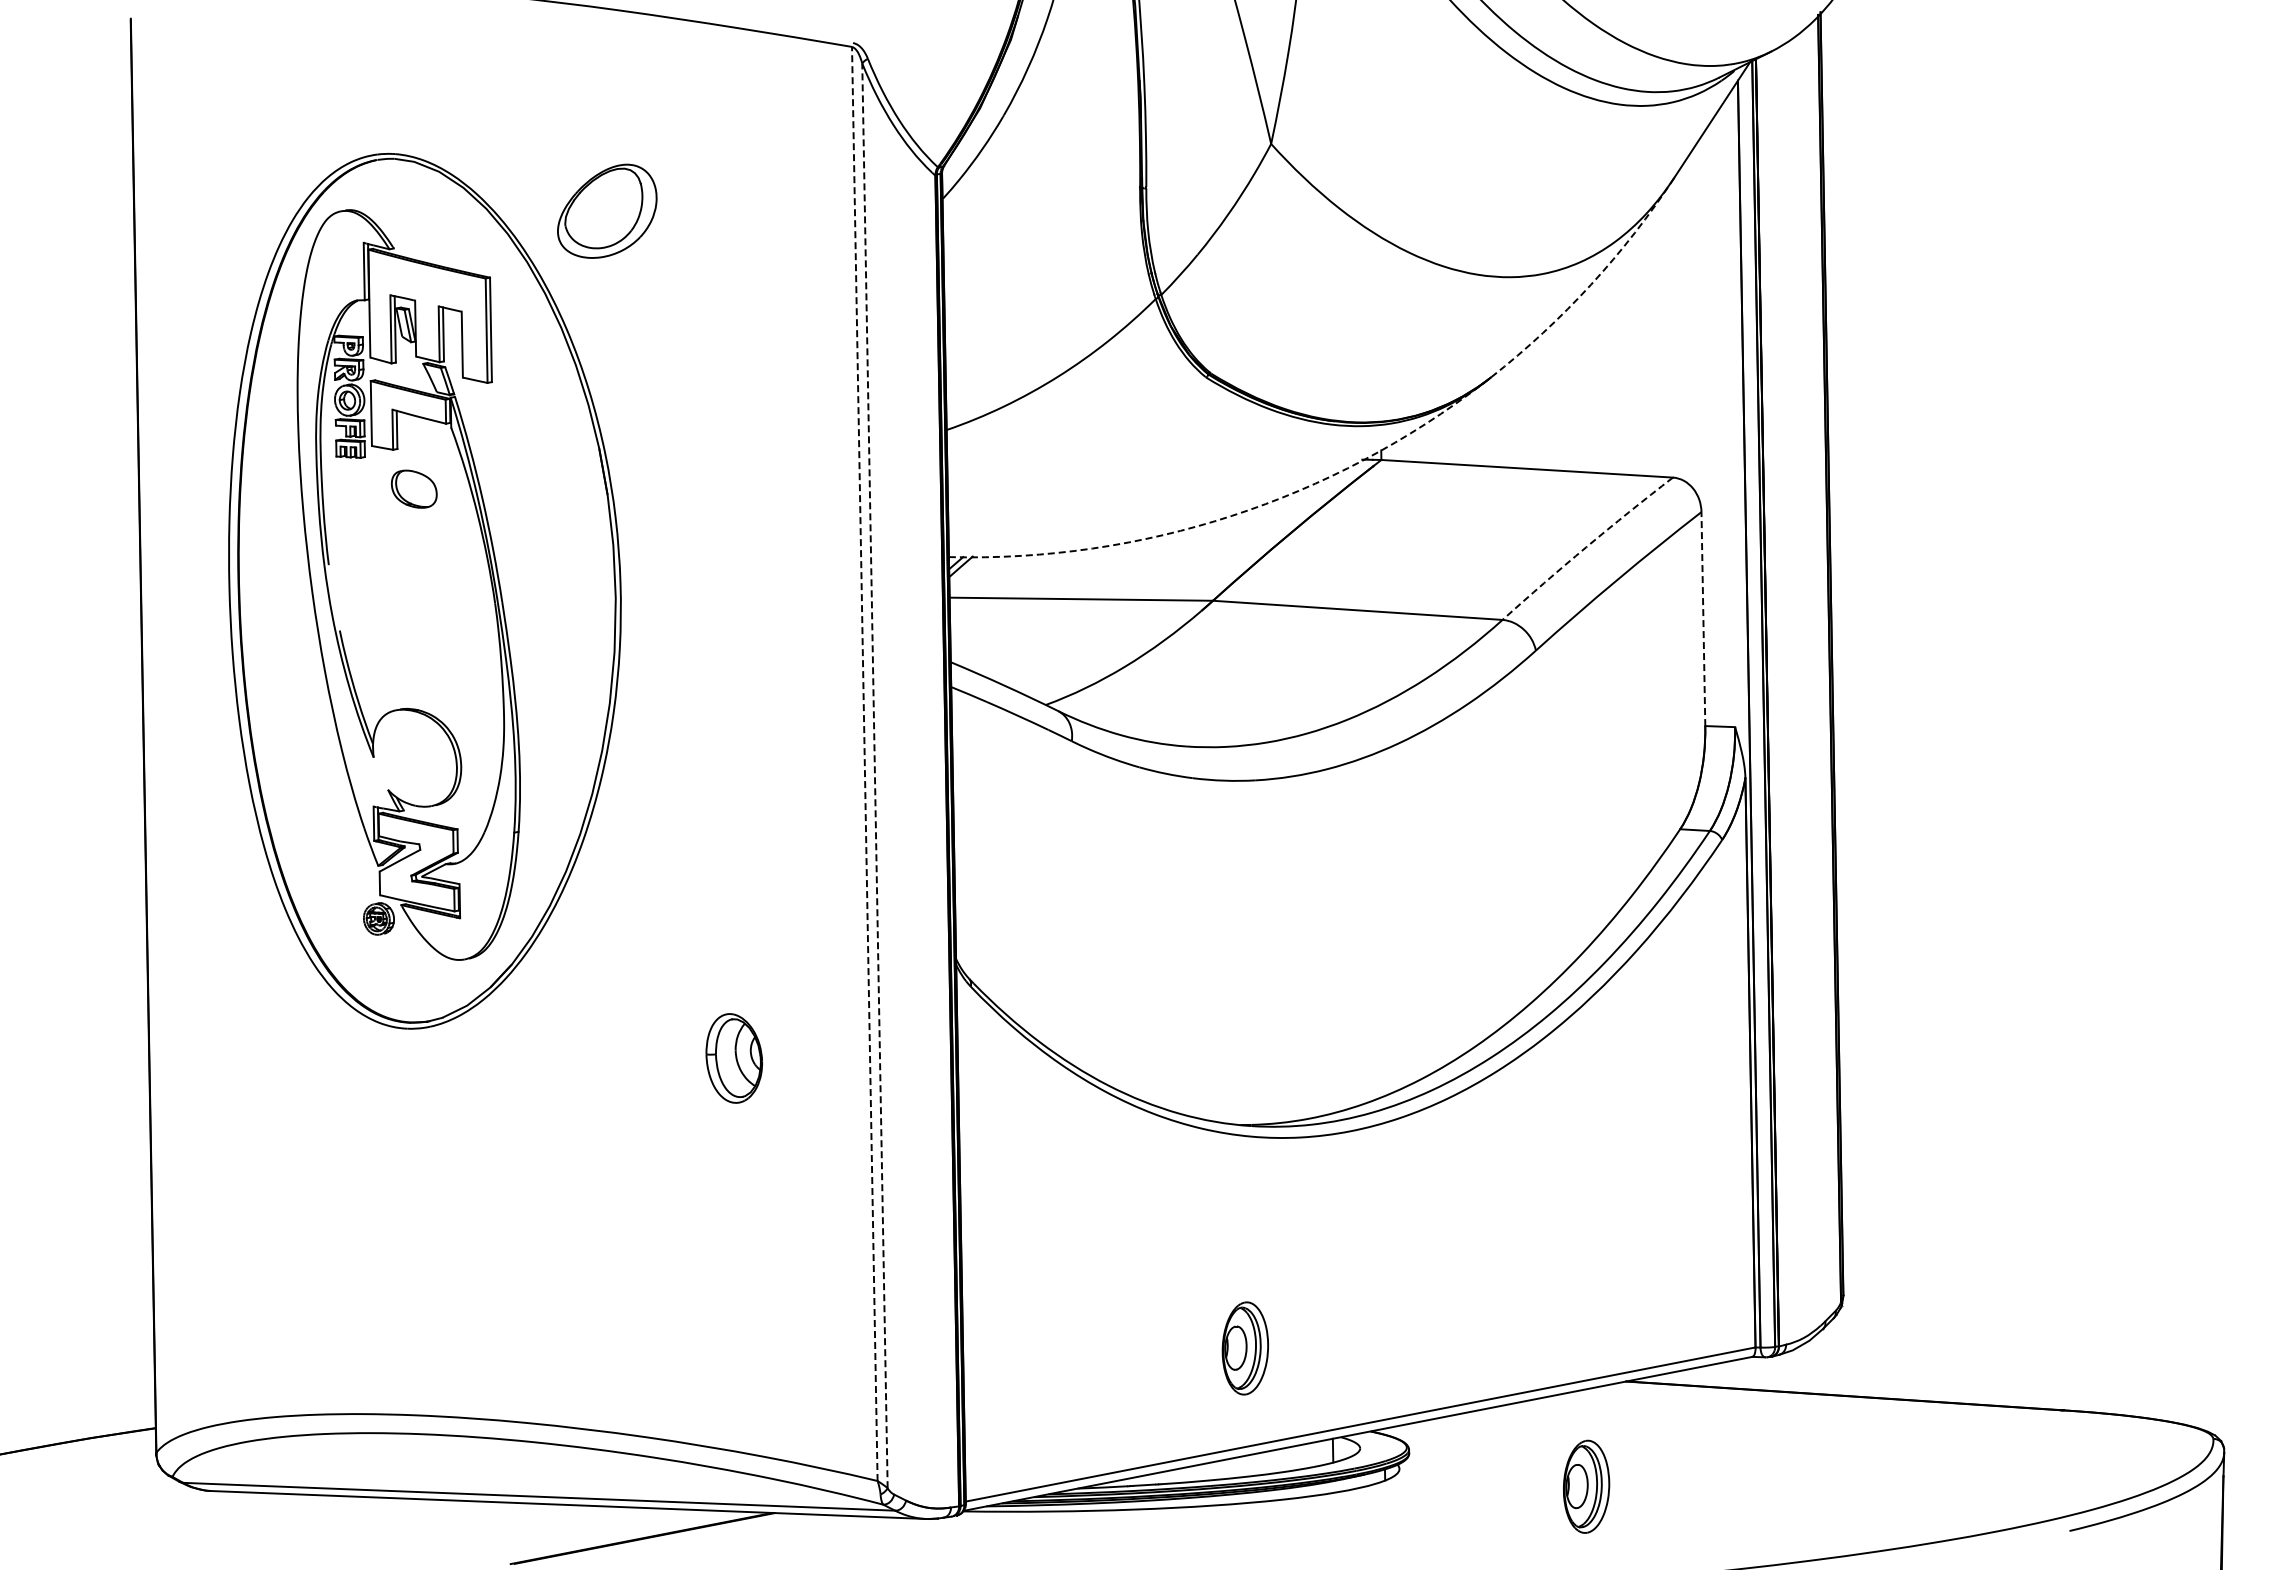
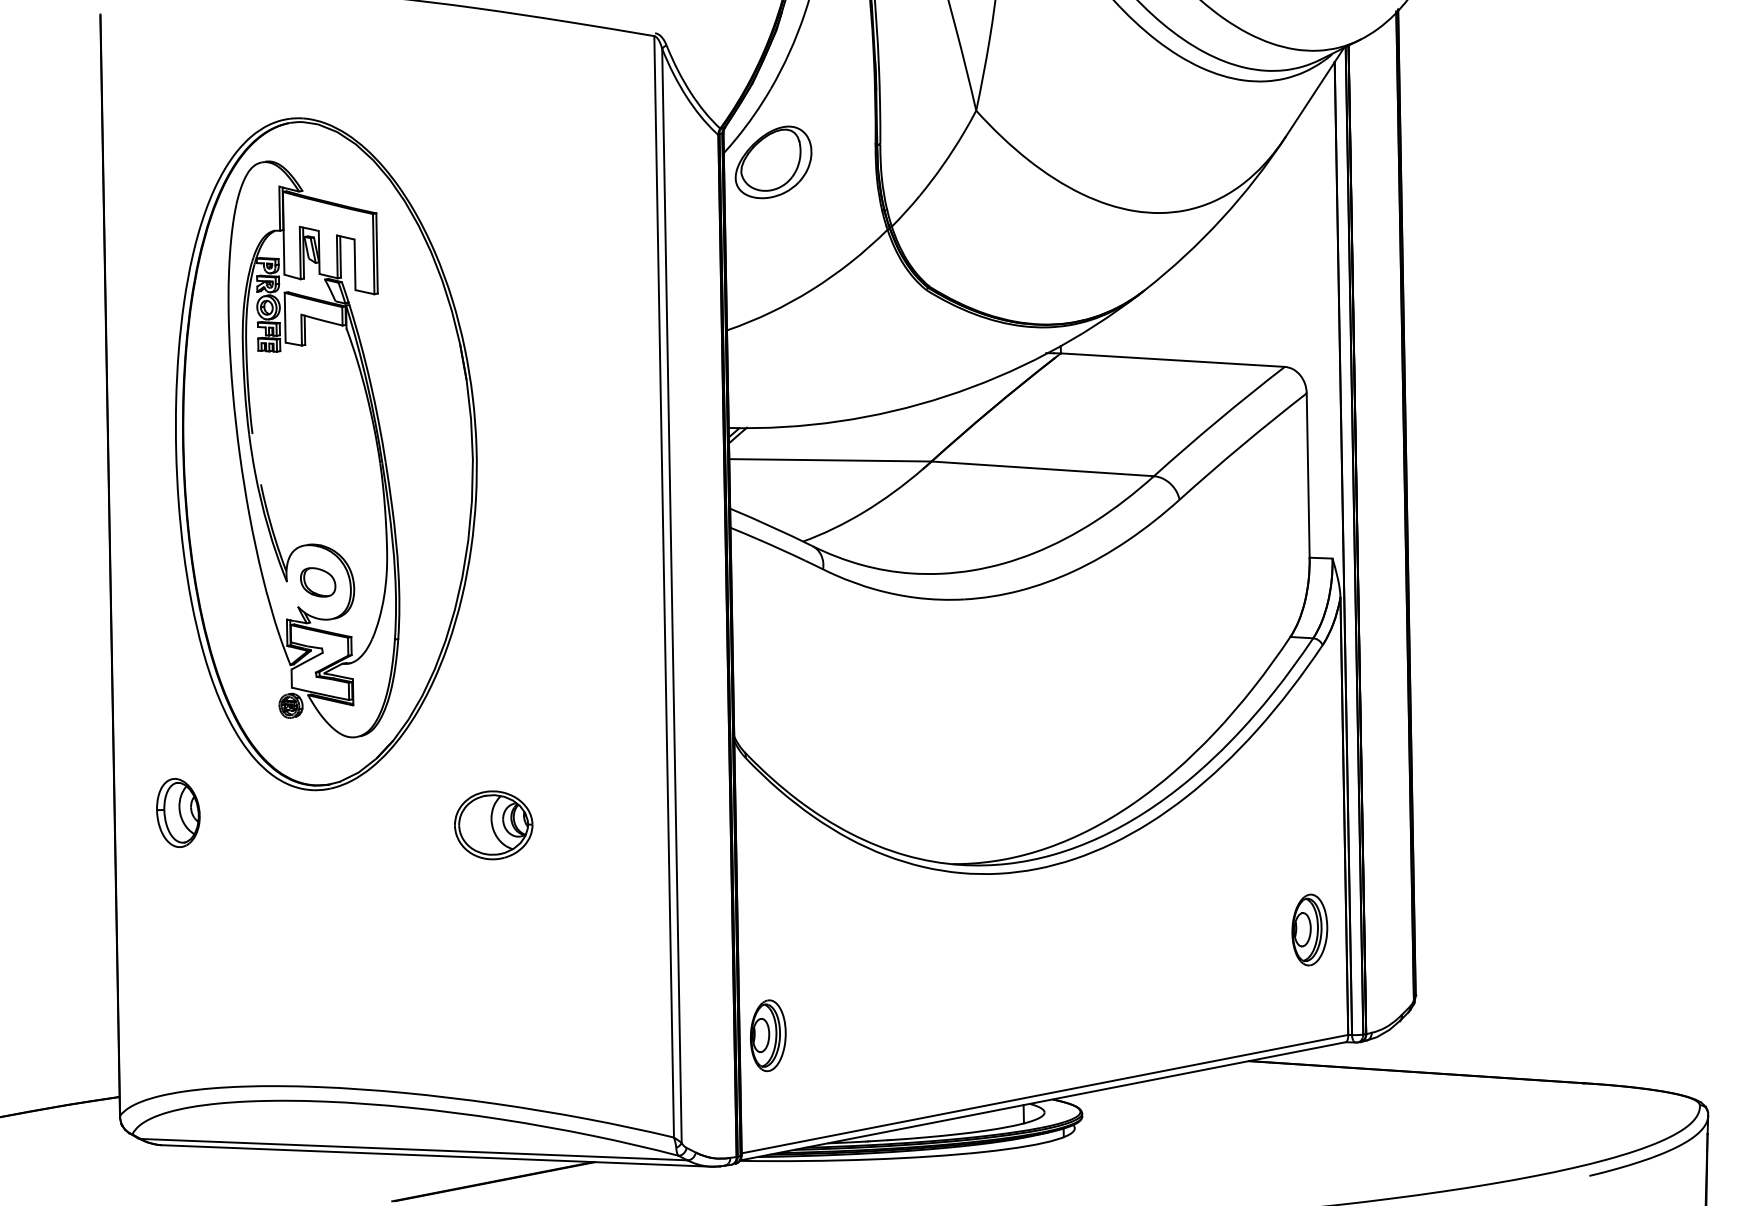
part: (607, 210) -> (773, 161), moved
arc: (1591, 284) -> (1222, 218), dashed -> solid
part: (414, 488) -> (318, 581), moved
arc: (1231, 515) -> (945, 396), dashed -> solid
arc: (1586, 547) -> (1218, 420), dashed -> solid
line: (1703, 618) -> (1308, 475), dashed -> solid
line: (864, 763) -> (663, 586), dashed -> solid
line: (874, 775) -> (671, 595), dashed -> solid
part: (733, 1058) -> (177, 813), moved
part: (642, 1074) -> (493, 825), added
part: (1244, 1348) -> (767, 1035), moved
part: (1586, 1486) -> (1309, 929), moved

